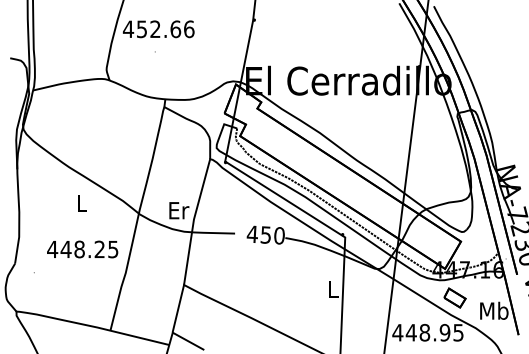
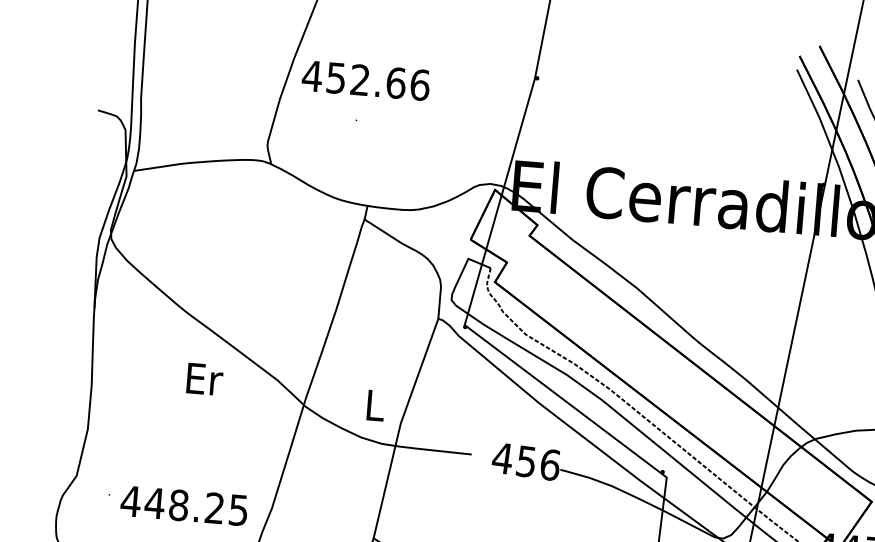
text: (82, 203) -> (205, 378), L -> Er
text: (179, 210) -> (376, 405), Er -> L
text: (279, 235) -> (550, 464), 450 -> 456
text: (82, 249) -> (184, 505), moved

